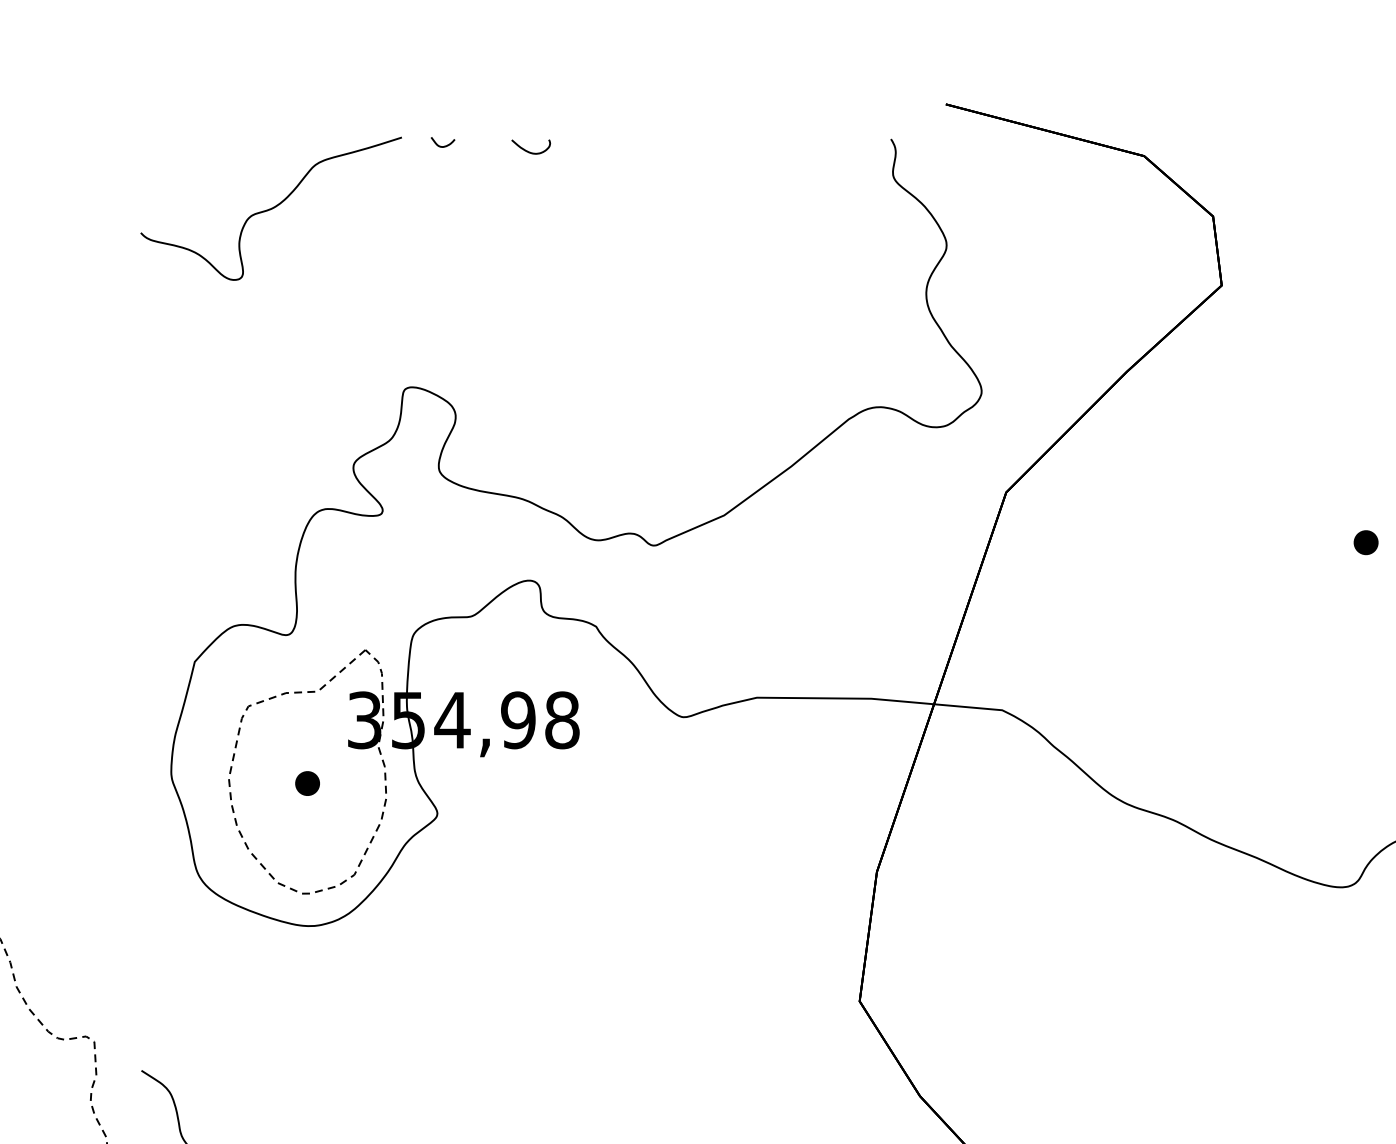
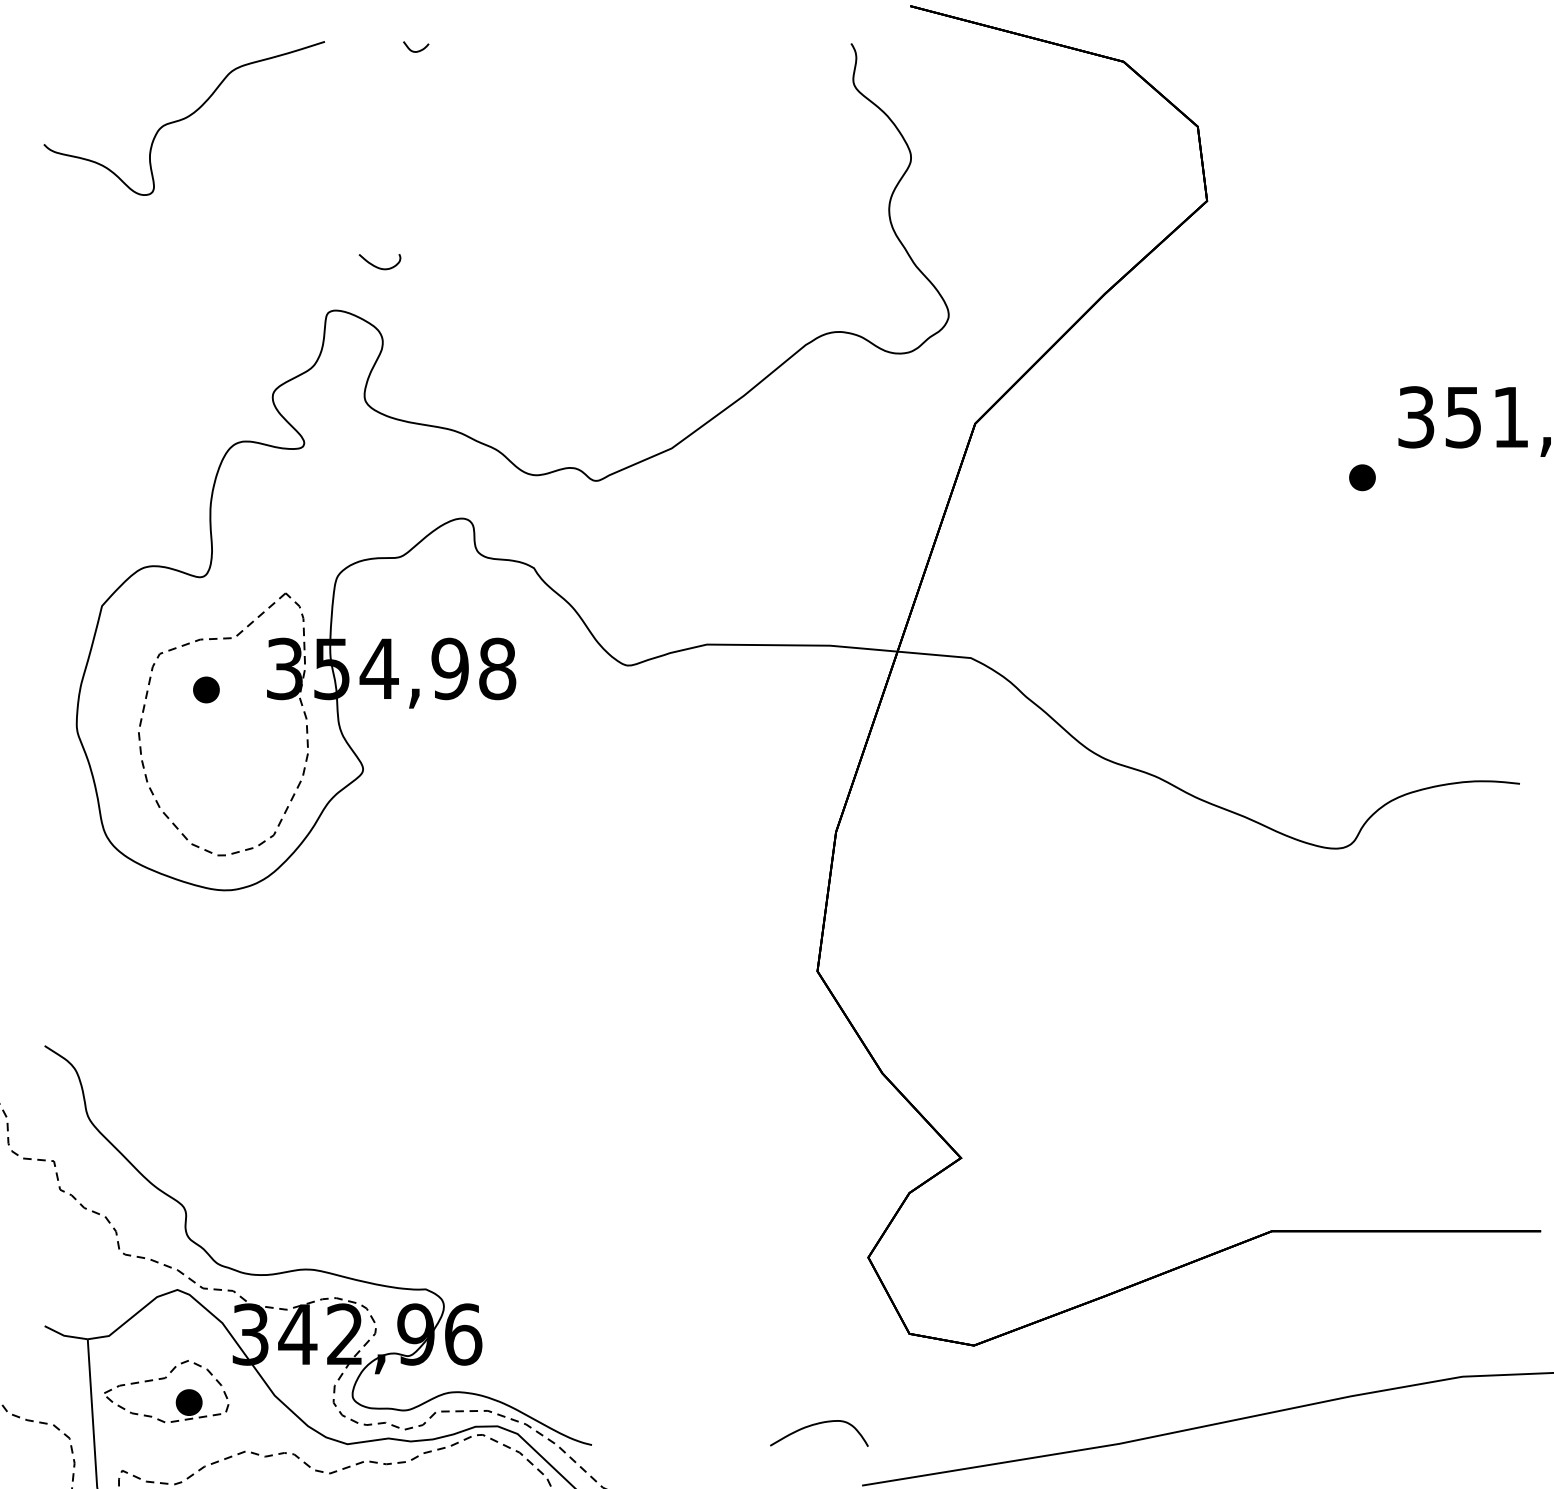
curve: (444, 145) -> (417, 50), moved
curve: (528, 151) -> (377, 266), moved
part: (307, 783) -> (206, 689), moved

